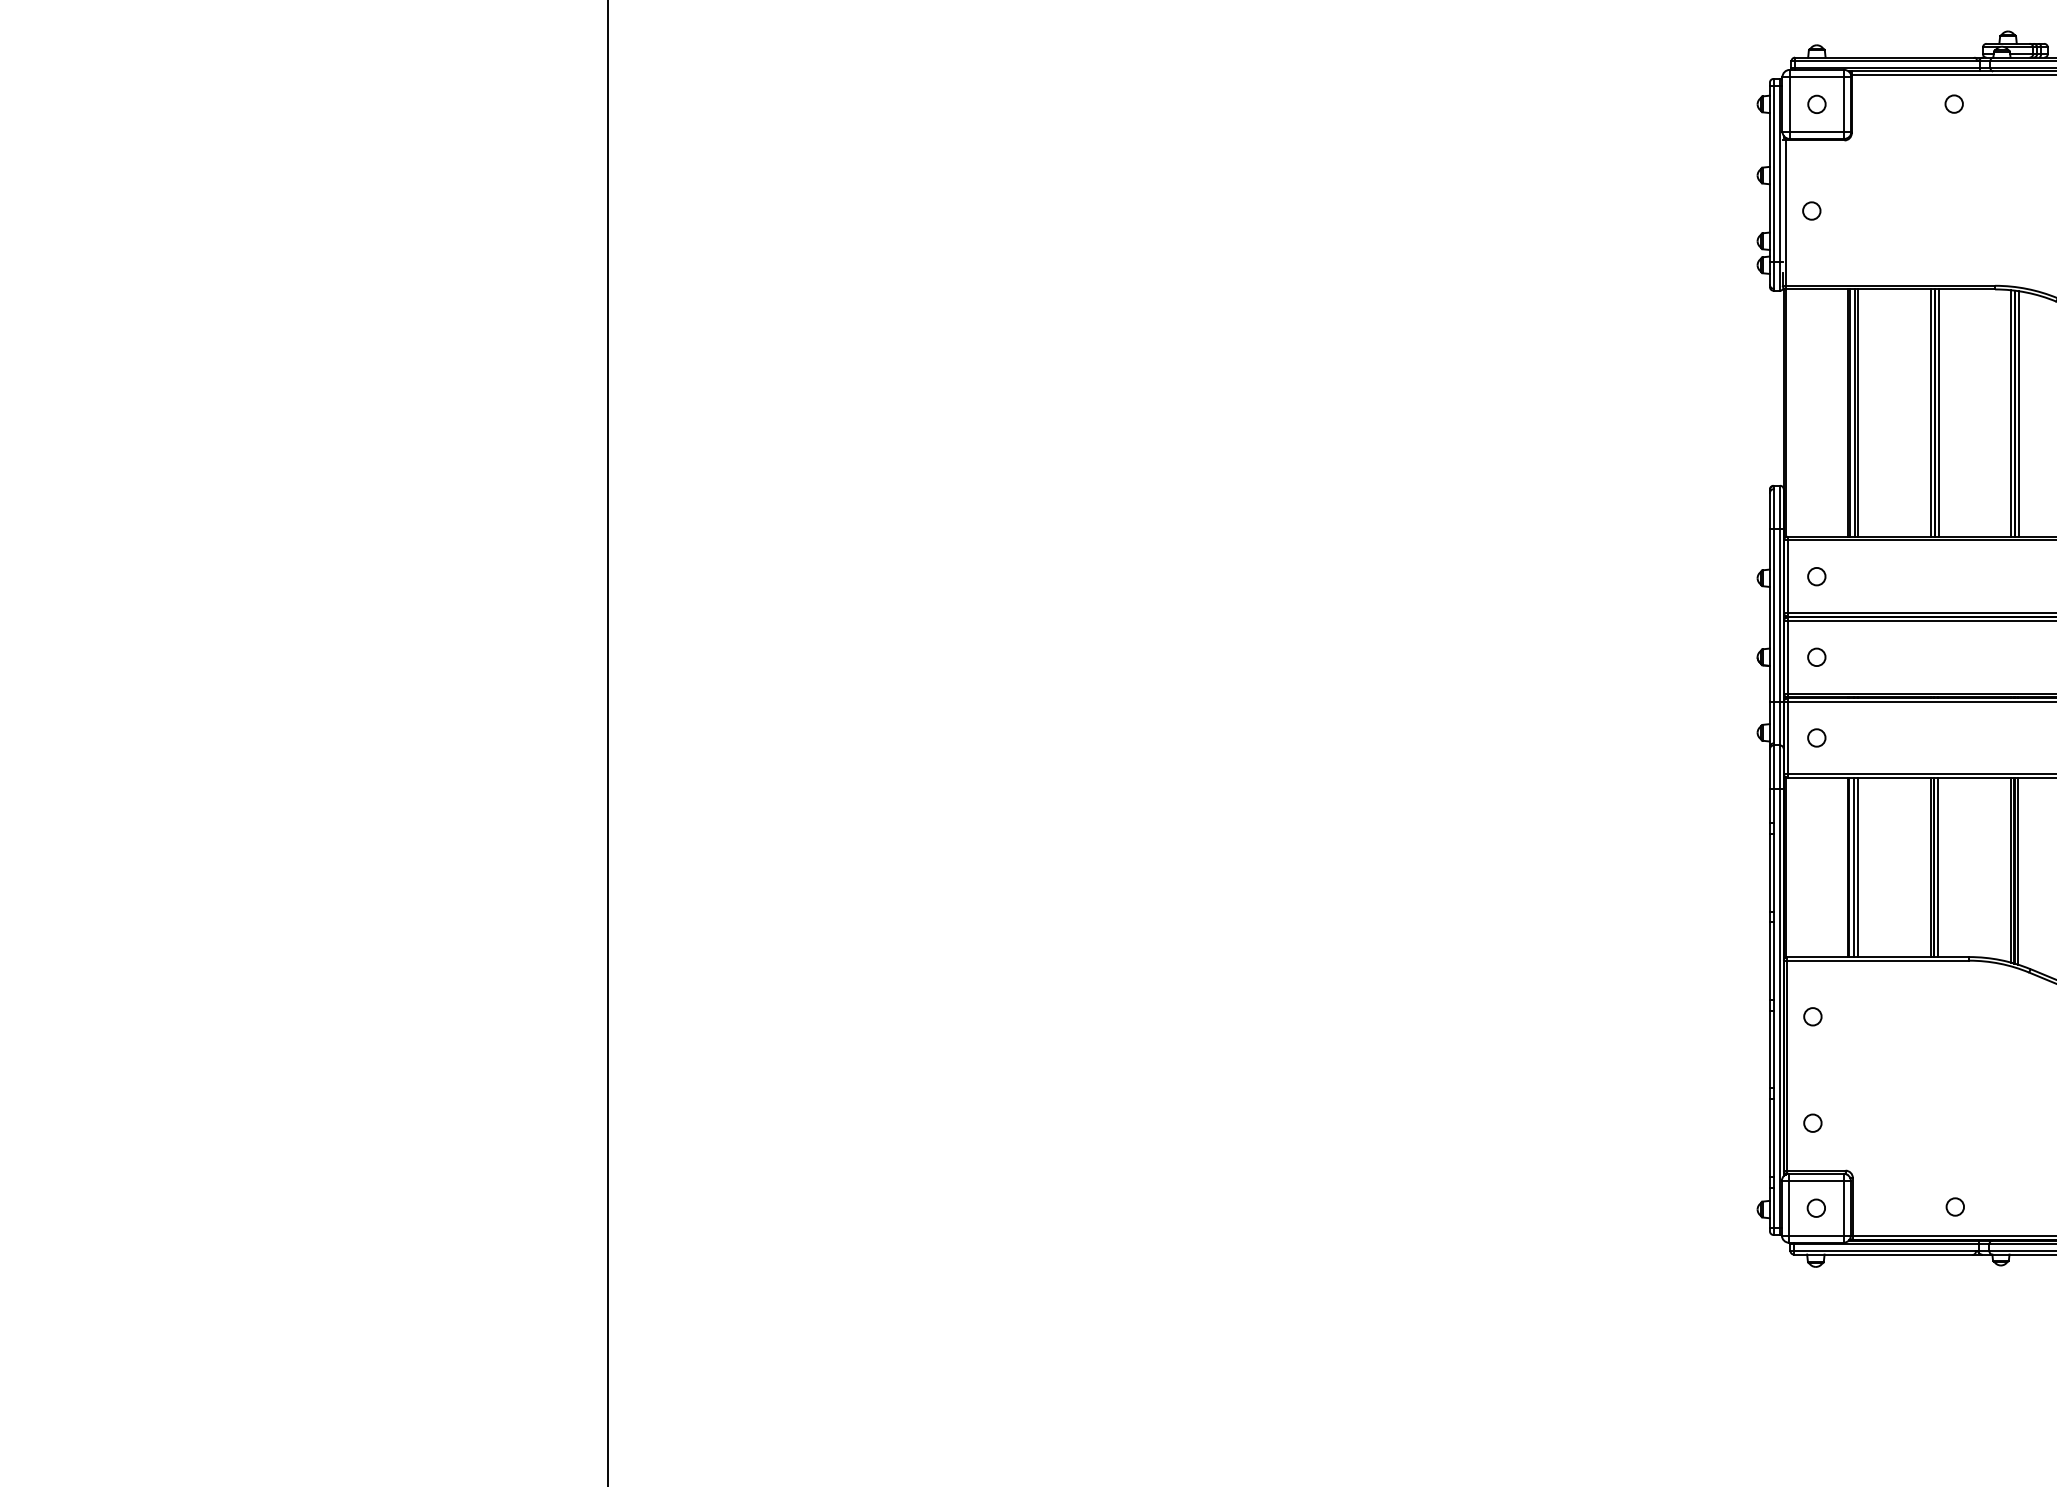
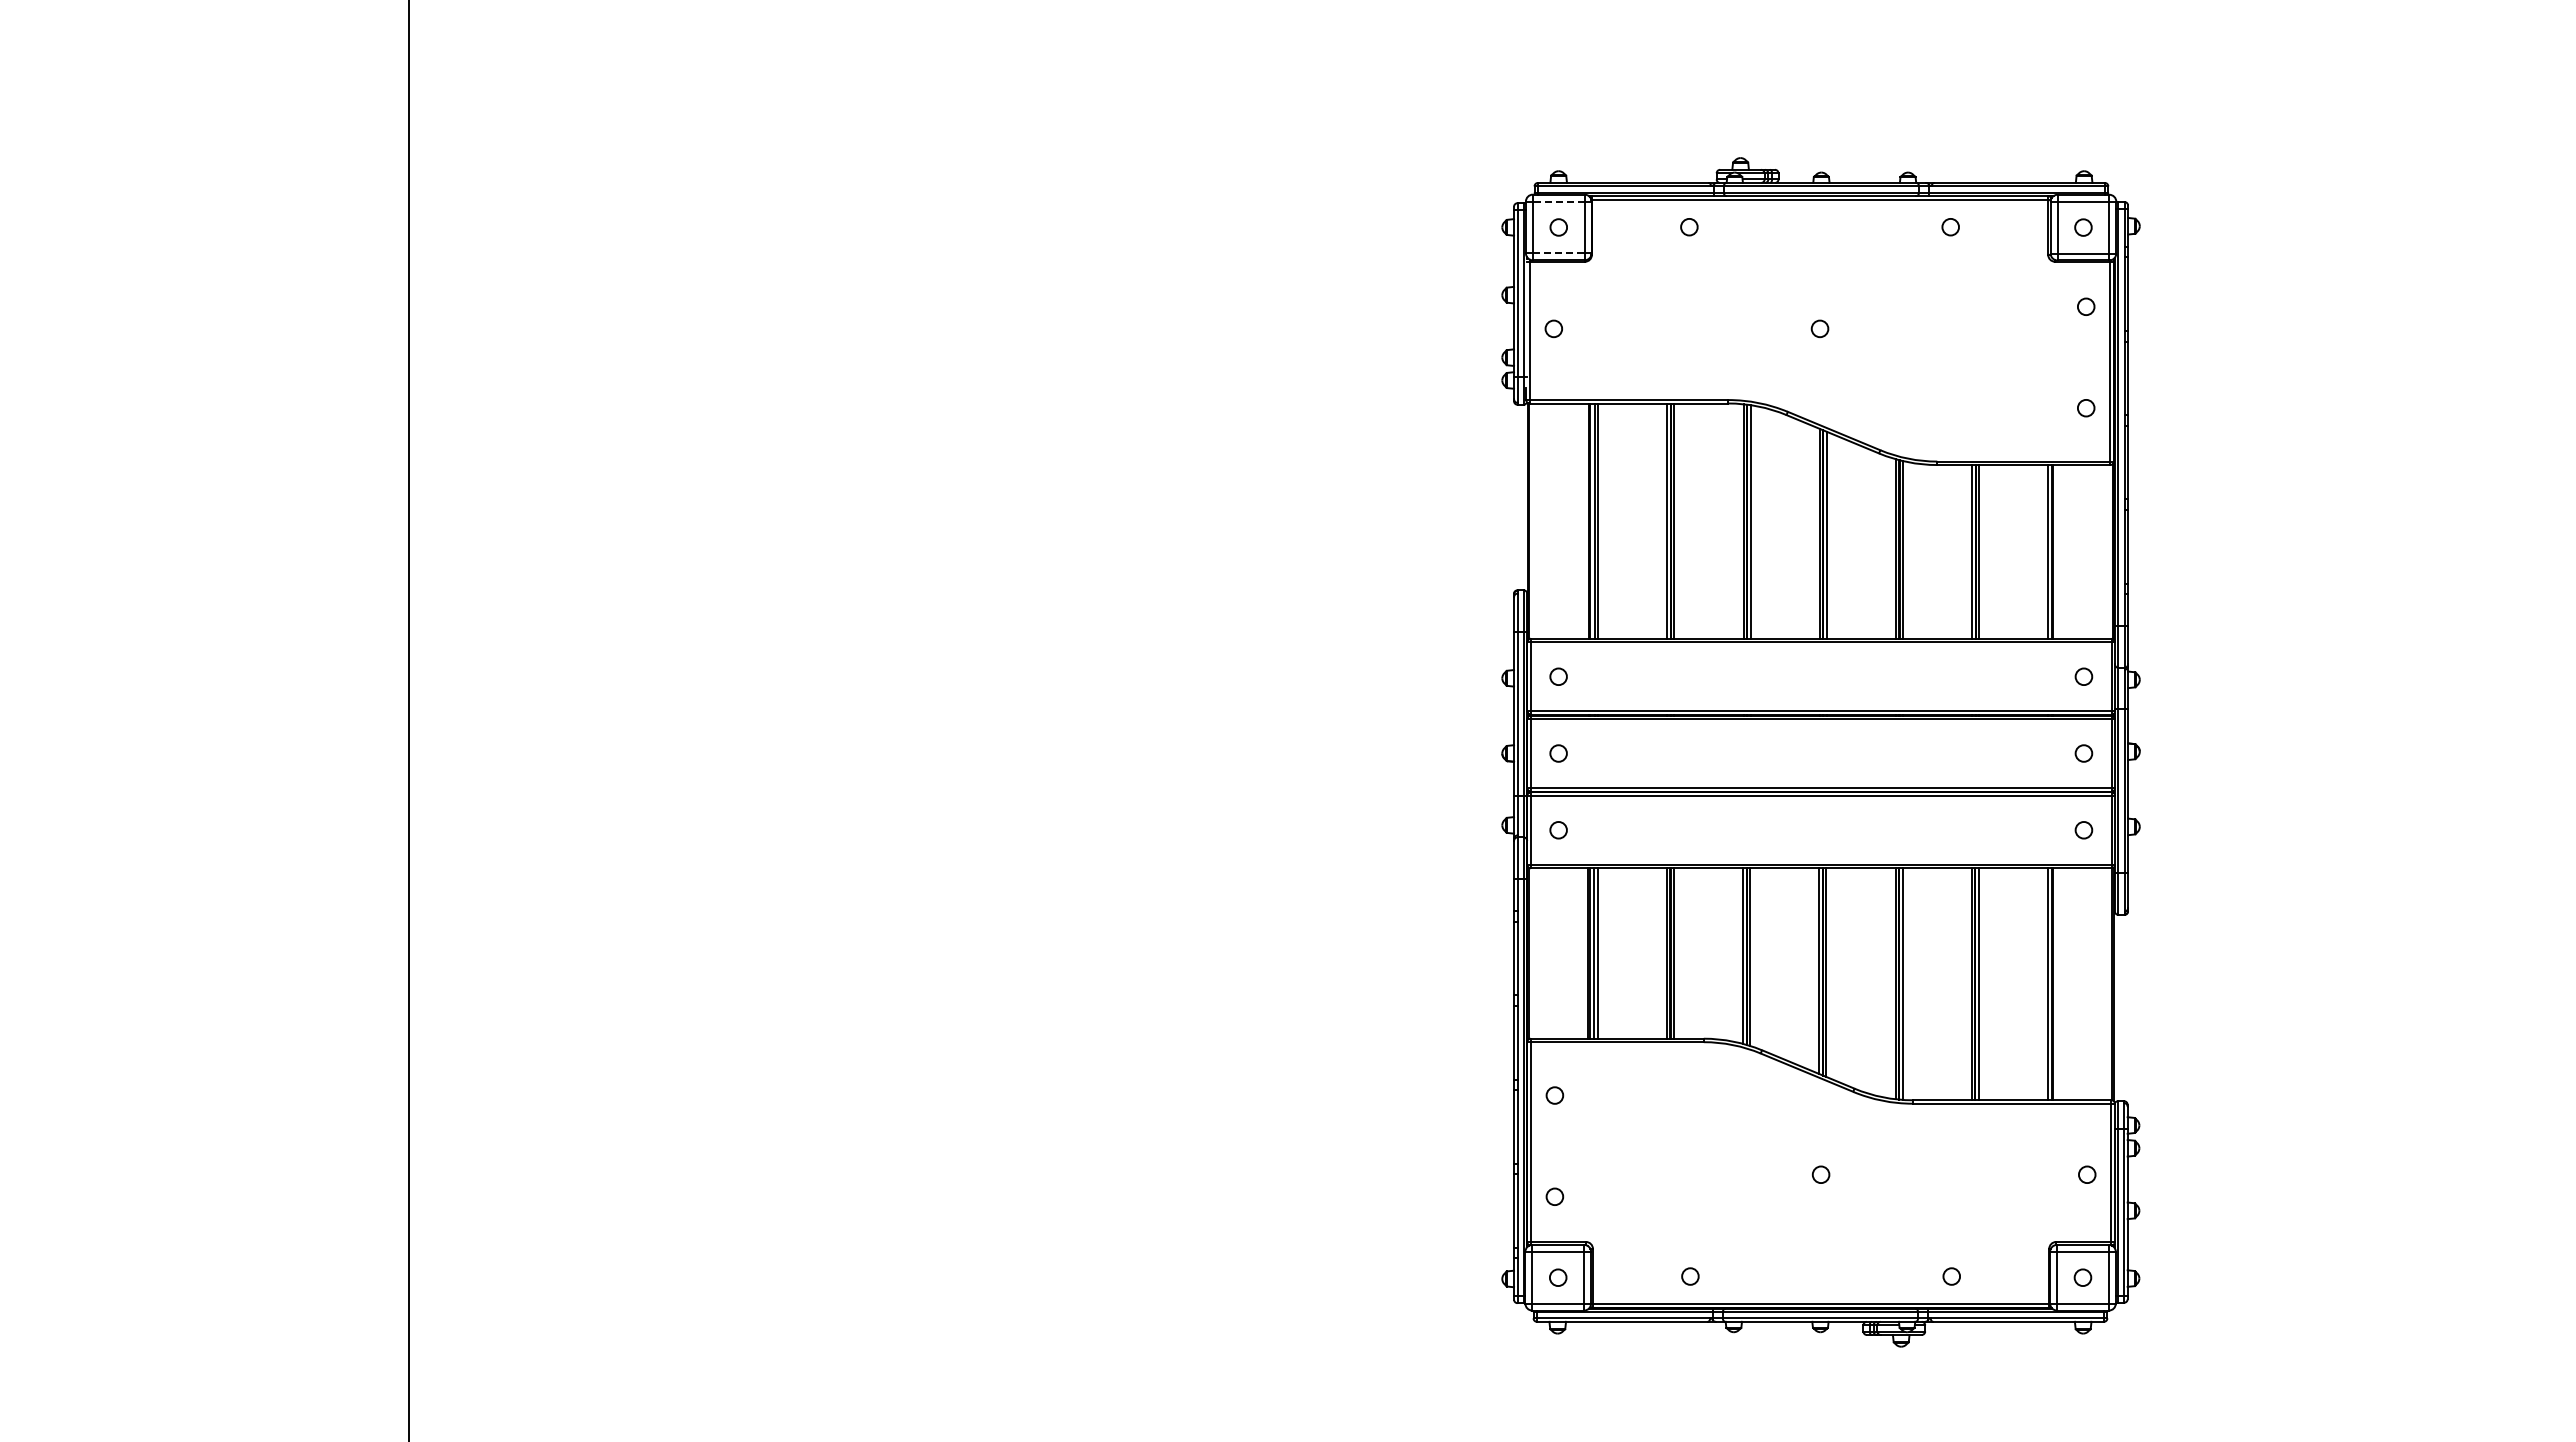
line: (1816, 77) -> (1558, 201), solid -> dashed
line: (1816, 131) -> (1558, 253), solid -> dashed

